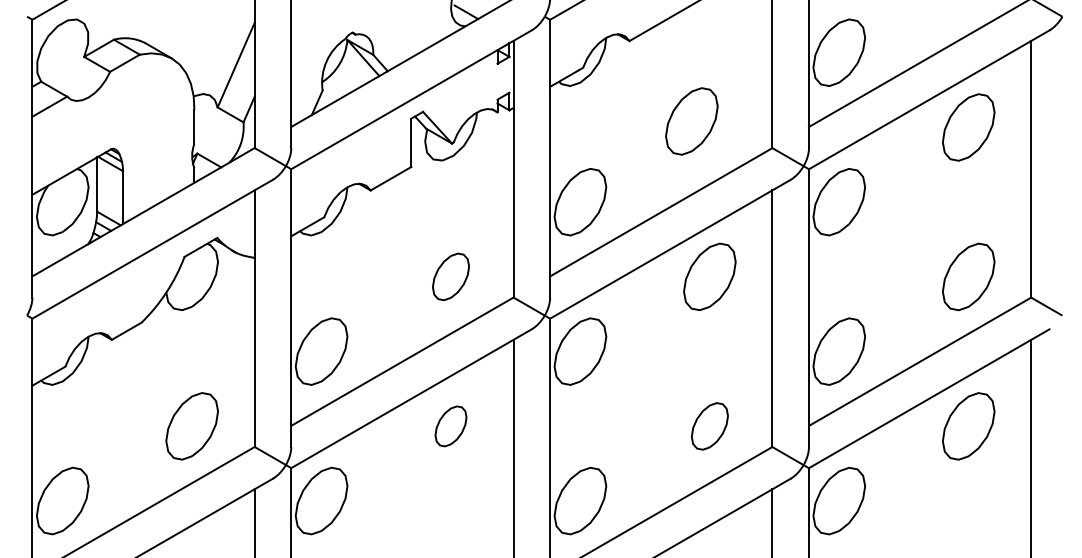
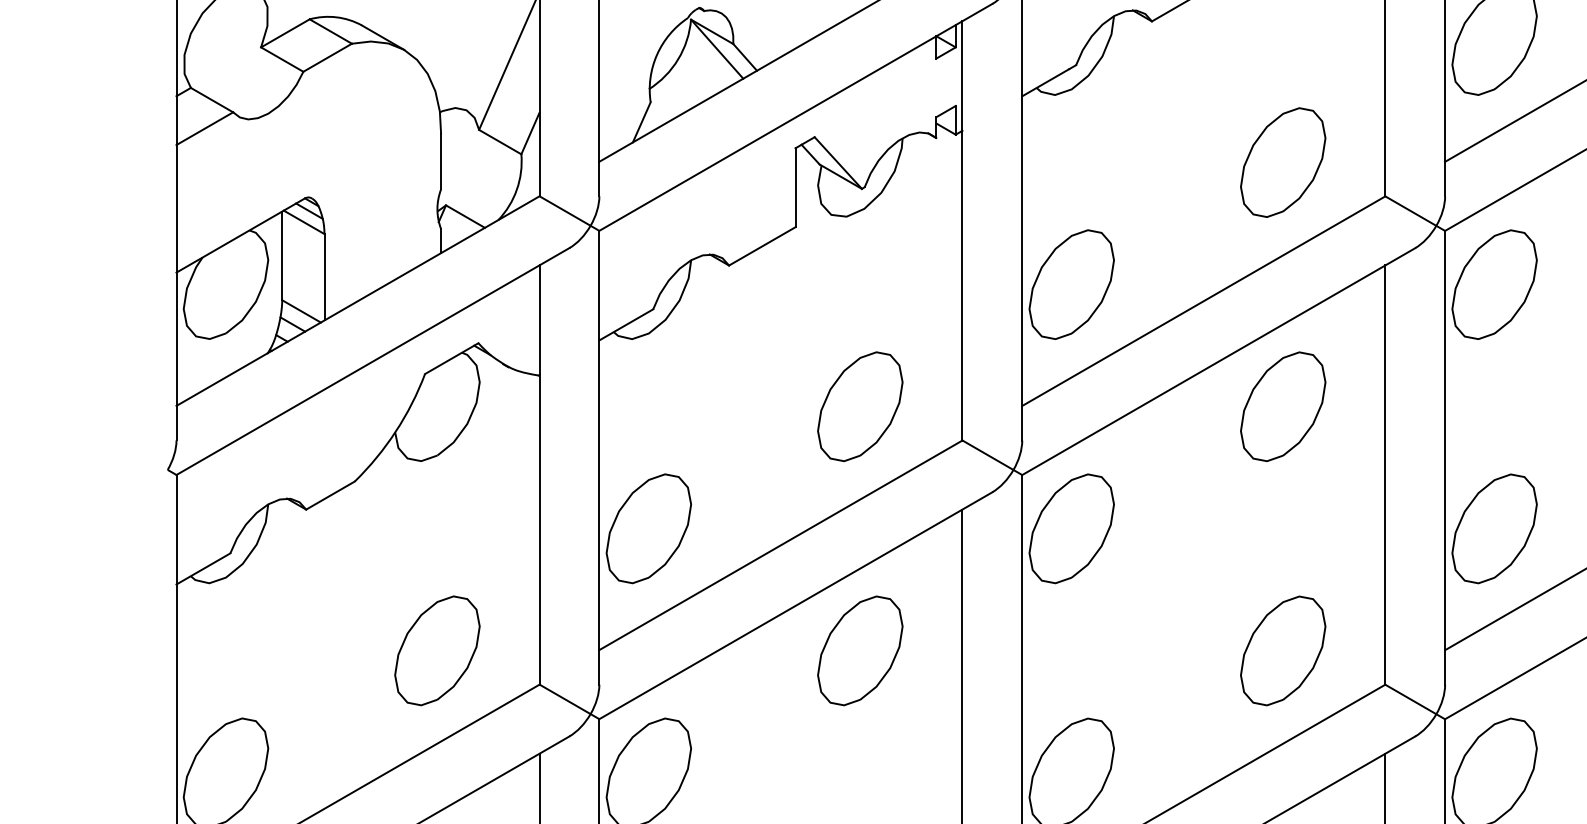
part: (691, 121) -> (1282, 162), moved
part: (450, 276) -> (859, 406), size x1.43
part: (450, 426) -> (859, 651), size x1.67
part: (709, 426) -> (1282, 651), size x1.43

